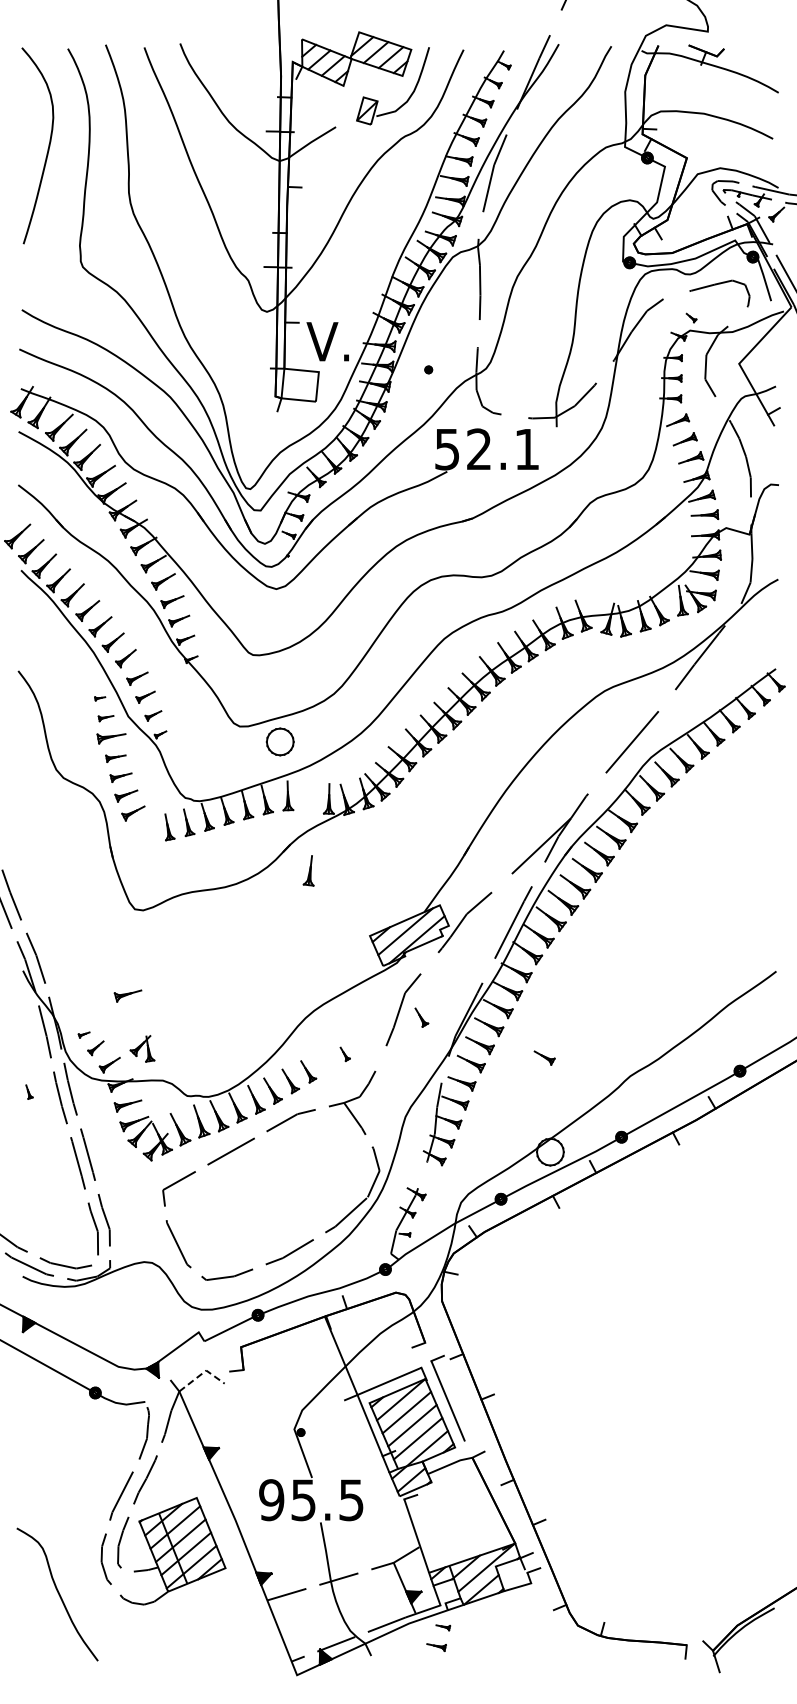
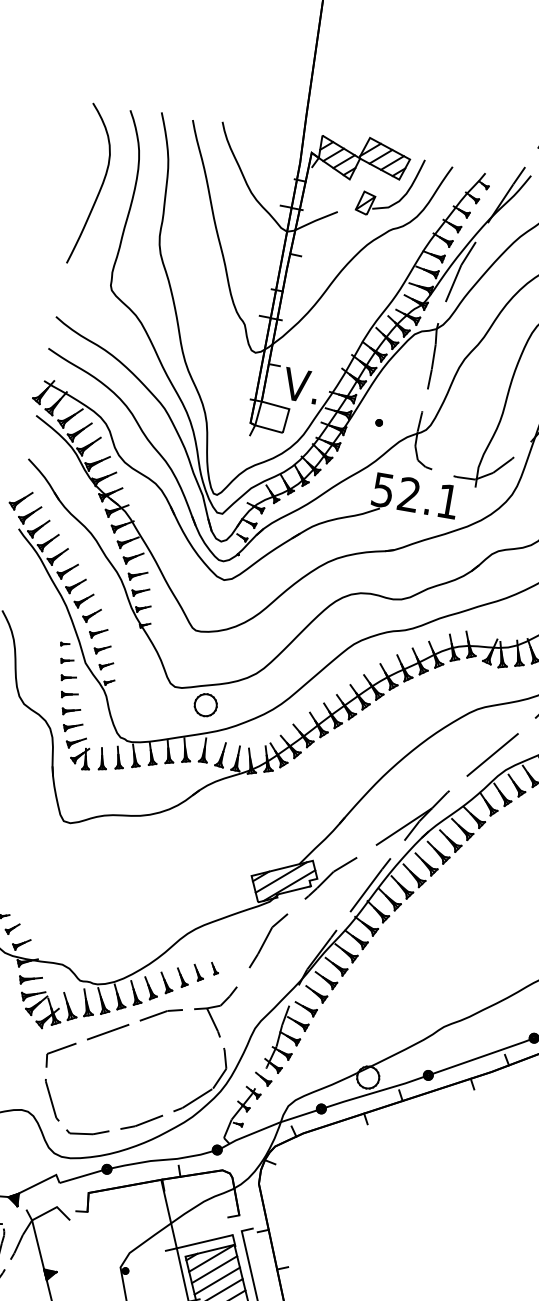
part: (110, 738) -> (67, 678), size x0.62
part: (308, 870) -> (221, 754), moved
part: (127, 995) -> (45, 890), removed
part: (421, 1017) -> (198, 972), moved
part: (142, 1048) -> (81, 757), moved
part: (544, 1057) -> (263, 1078), moved
line: (202, 1373) -> (53, 1208), dashed -> solid

